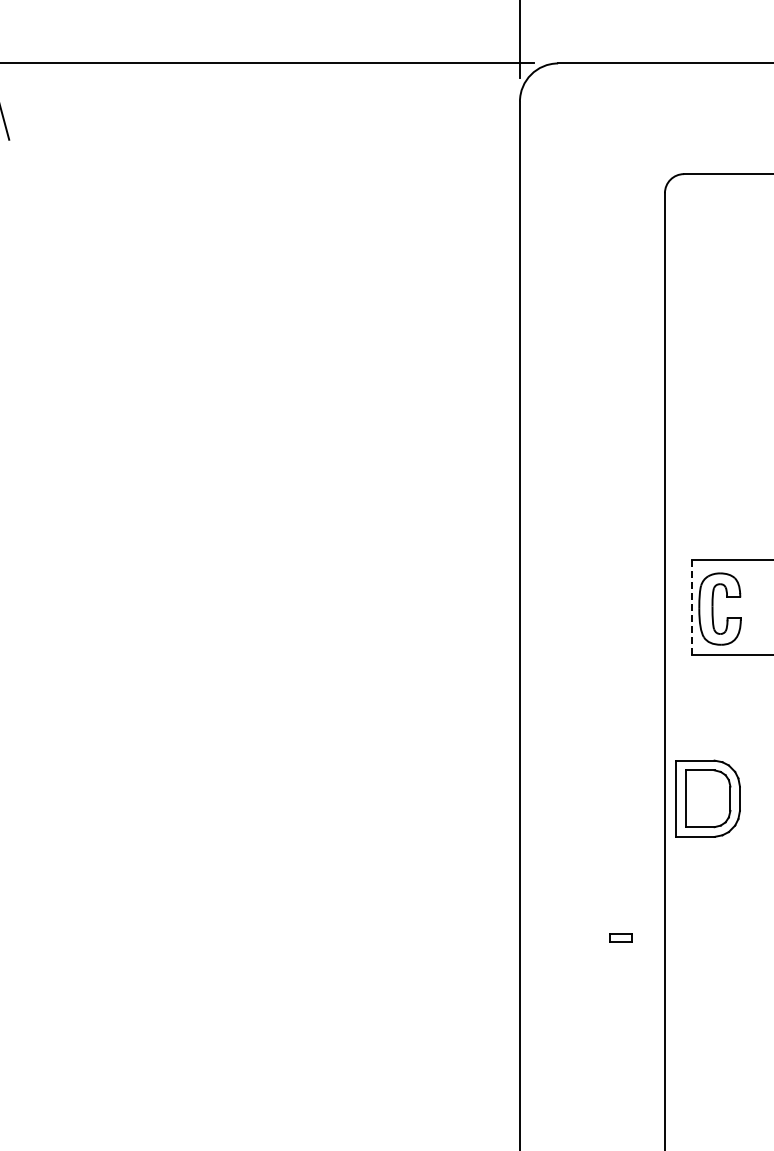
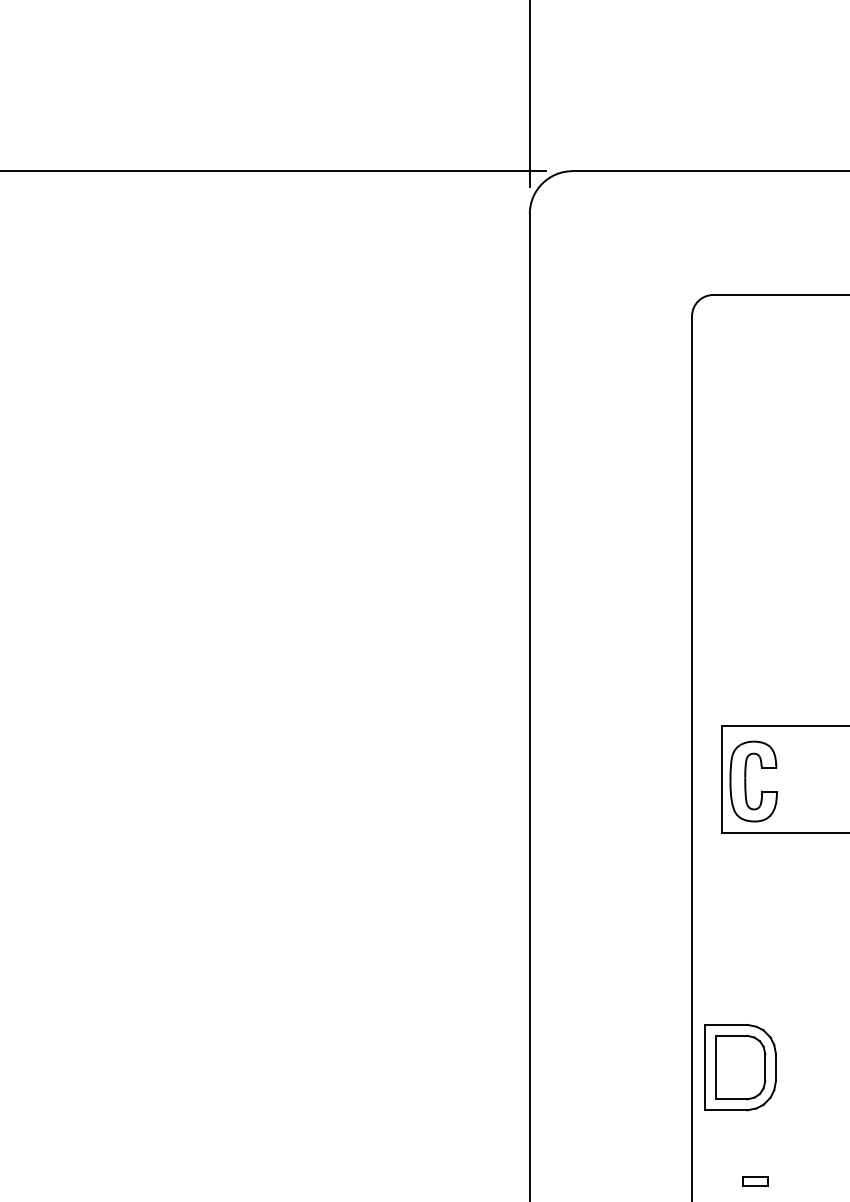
line: (691, 607) -> (721, 779), dashed -> solid
part: (707, 798) -> (739, 1067), moved
part: (620, 937) -> (755, 1181), moved

